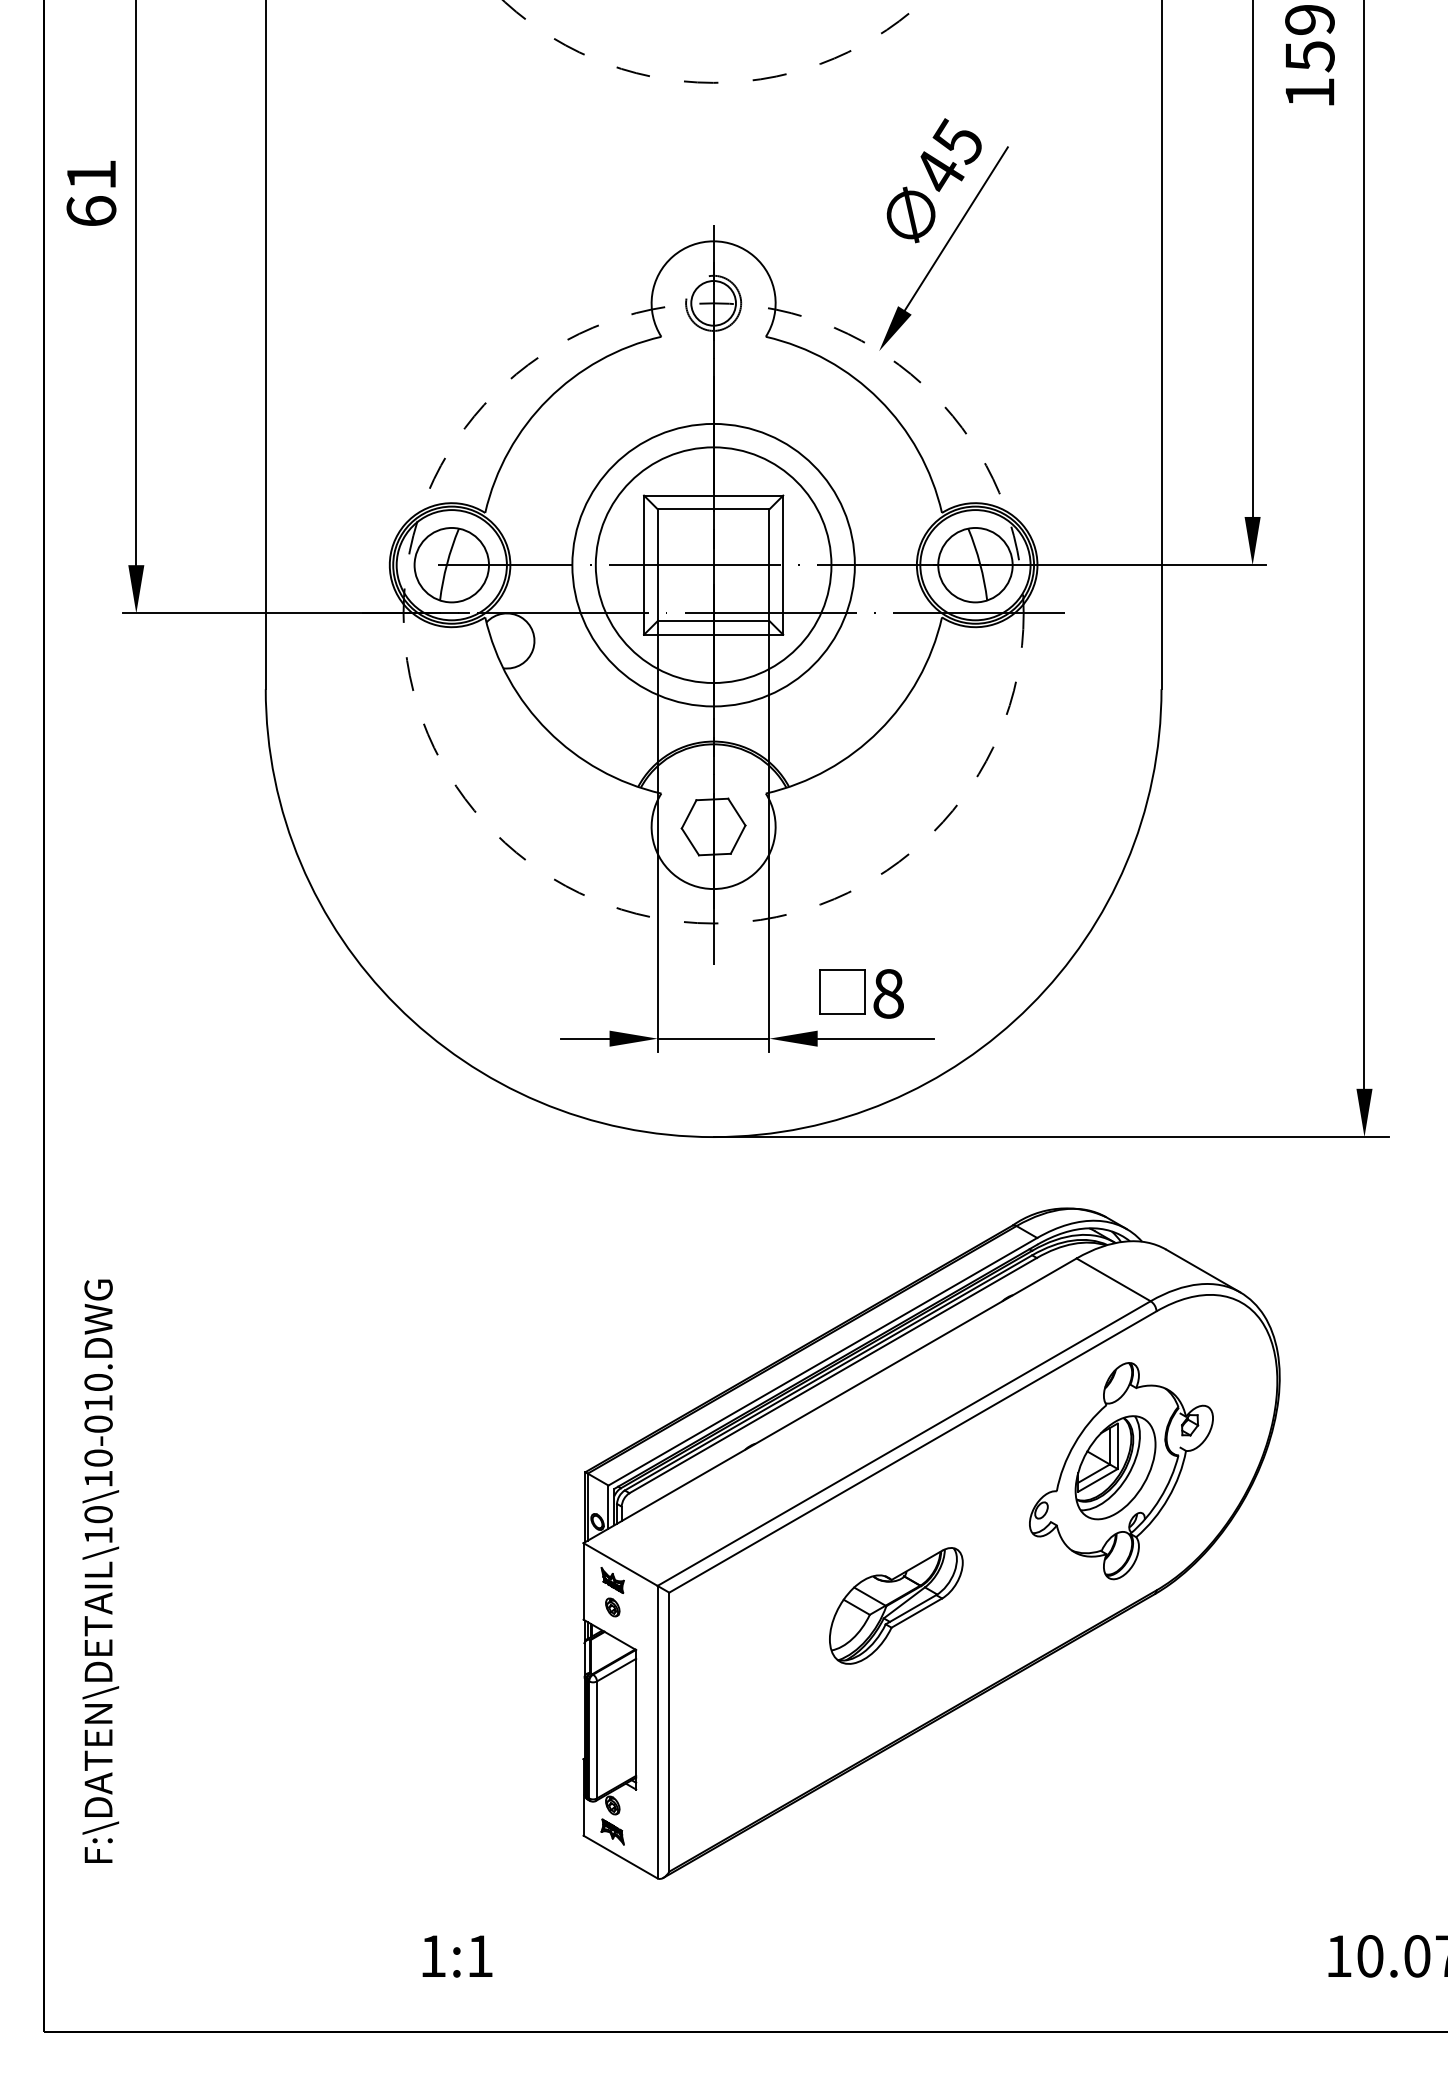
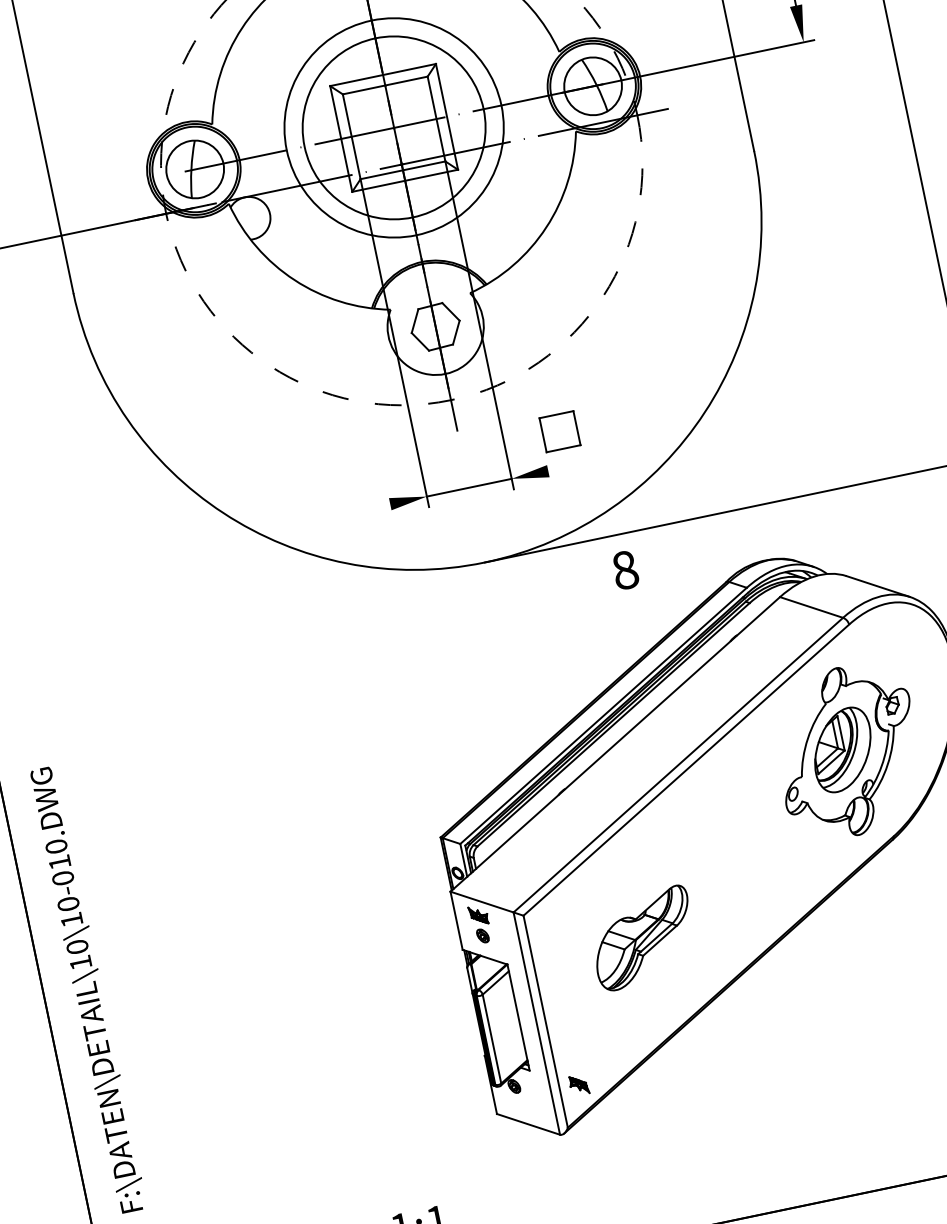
text: (888, 993) -> (625, 570), moved
line: (585, 1038) -> (371, 507), removed
line: (875, 1038) -> (592, 461), removed
part: (896, 1605) -> (643, 938), moved
part: (612, 1831) -> (578, 1084), moved

